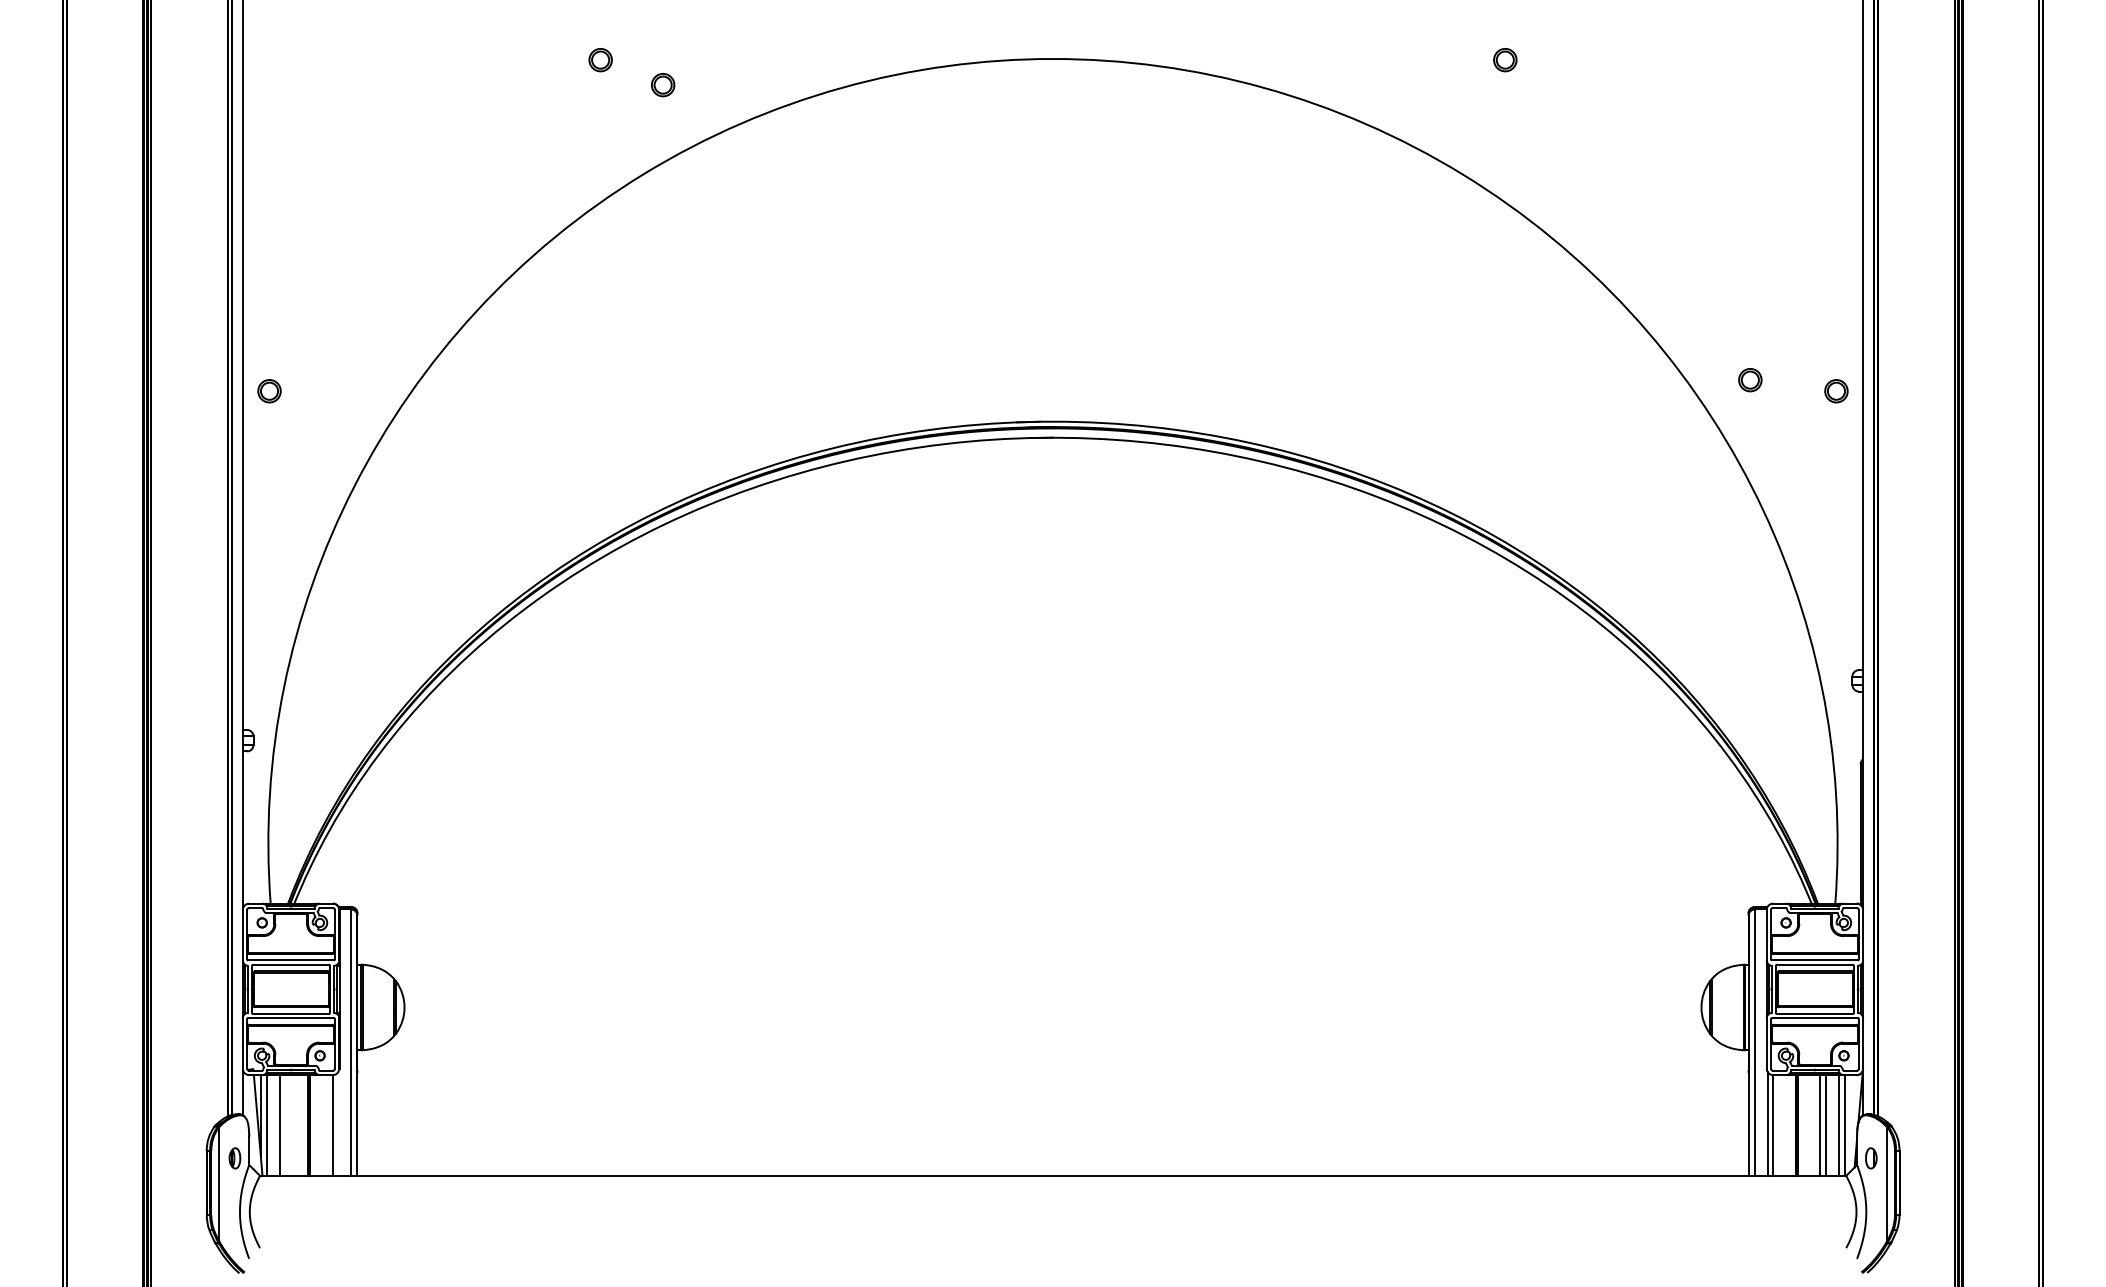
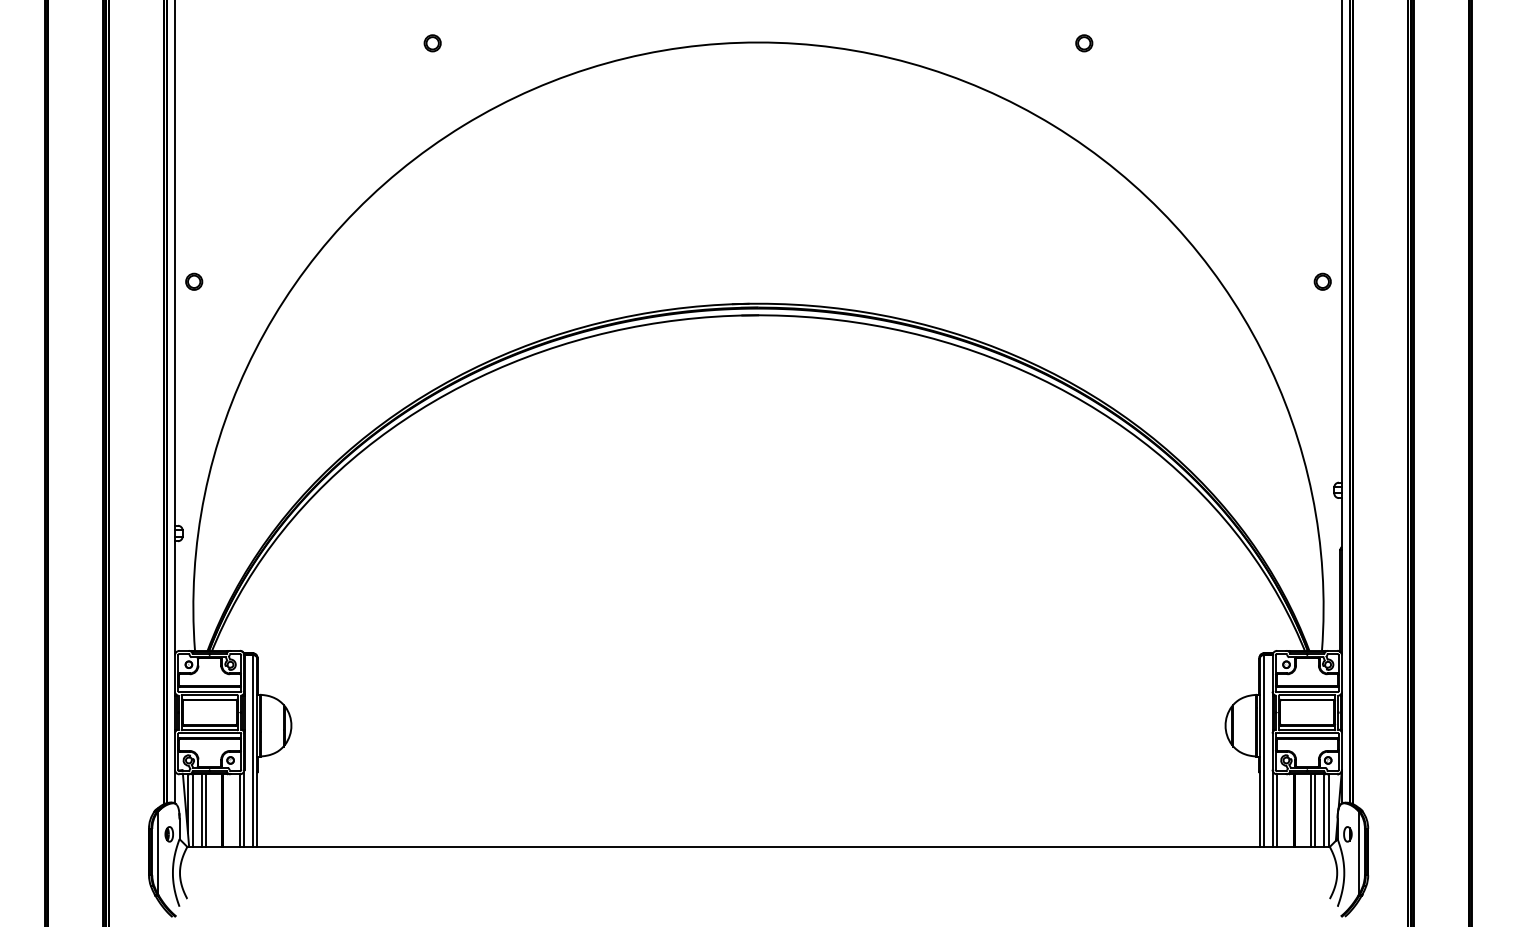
circle: (662, 85) -> (477, 61), removed
part: (1749, 379) -> (1260, 273), removed
line: (337, 1123) -> (243, 809), added
line: (285, 1125) -> (205, 810), added

